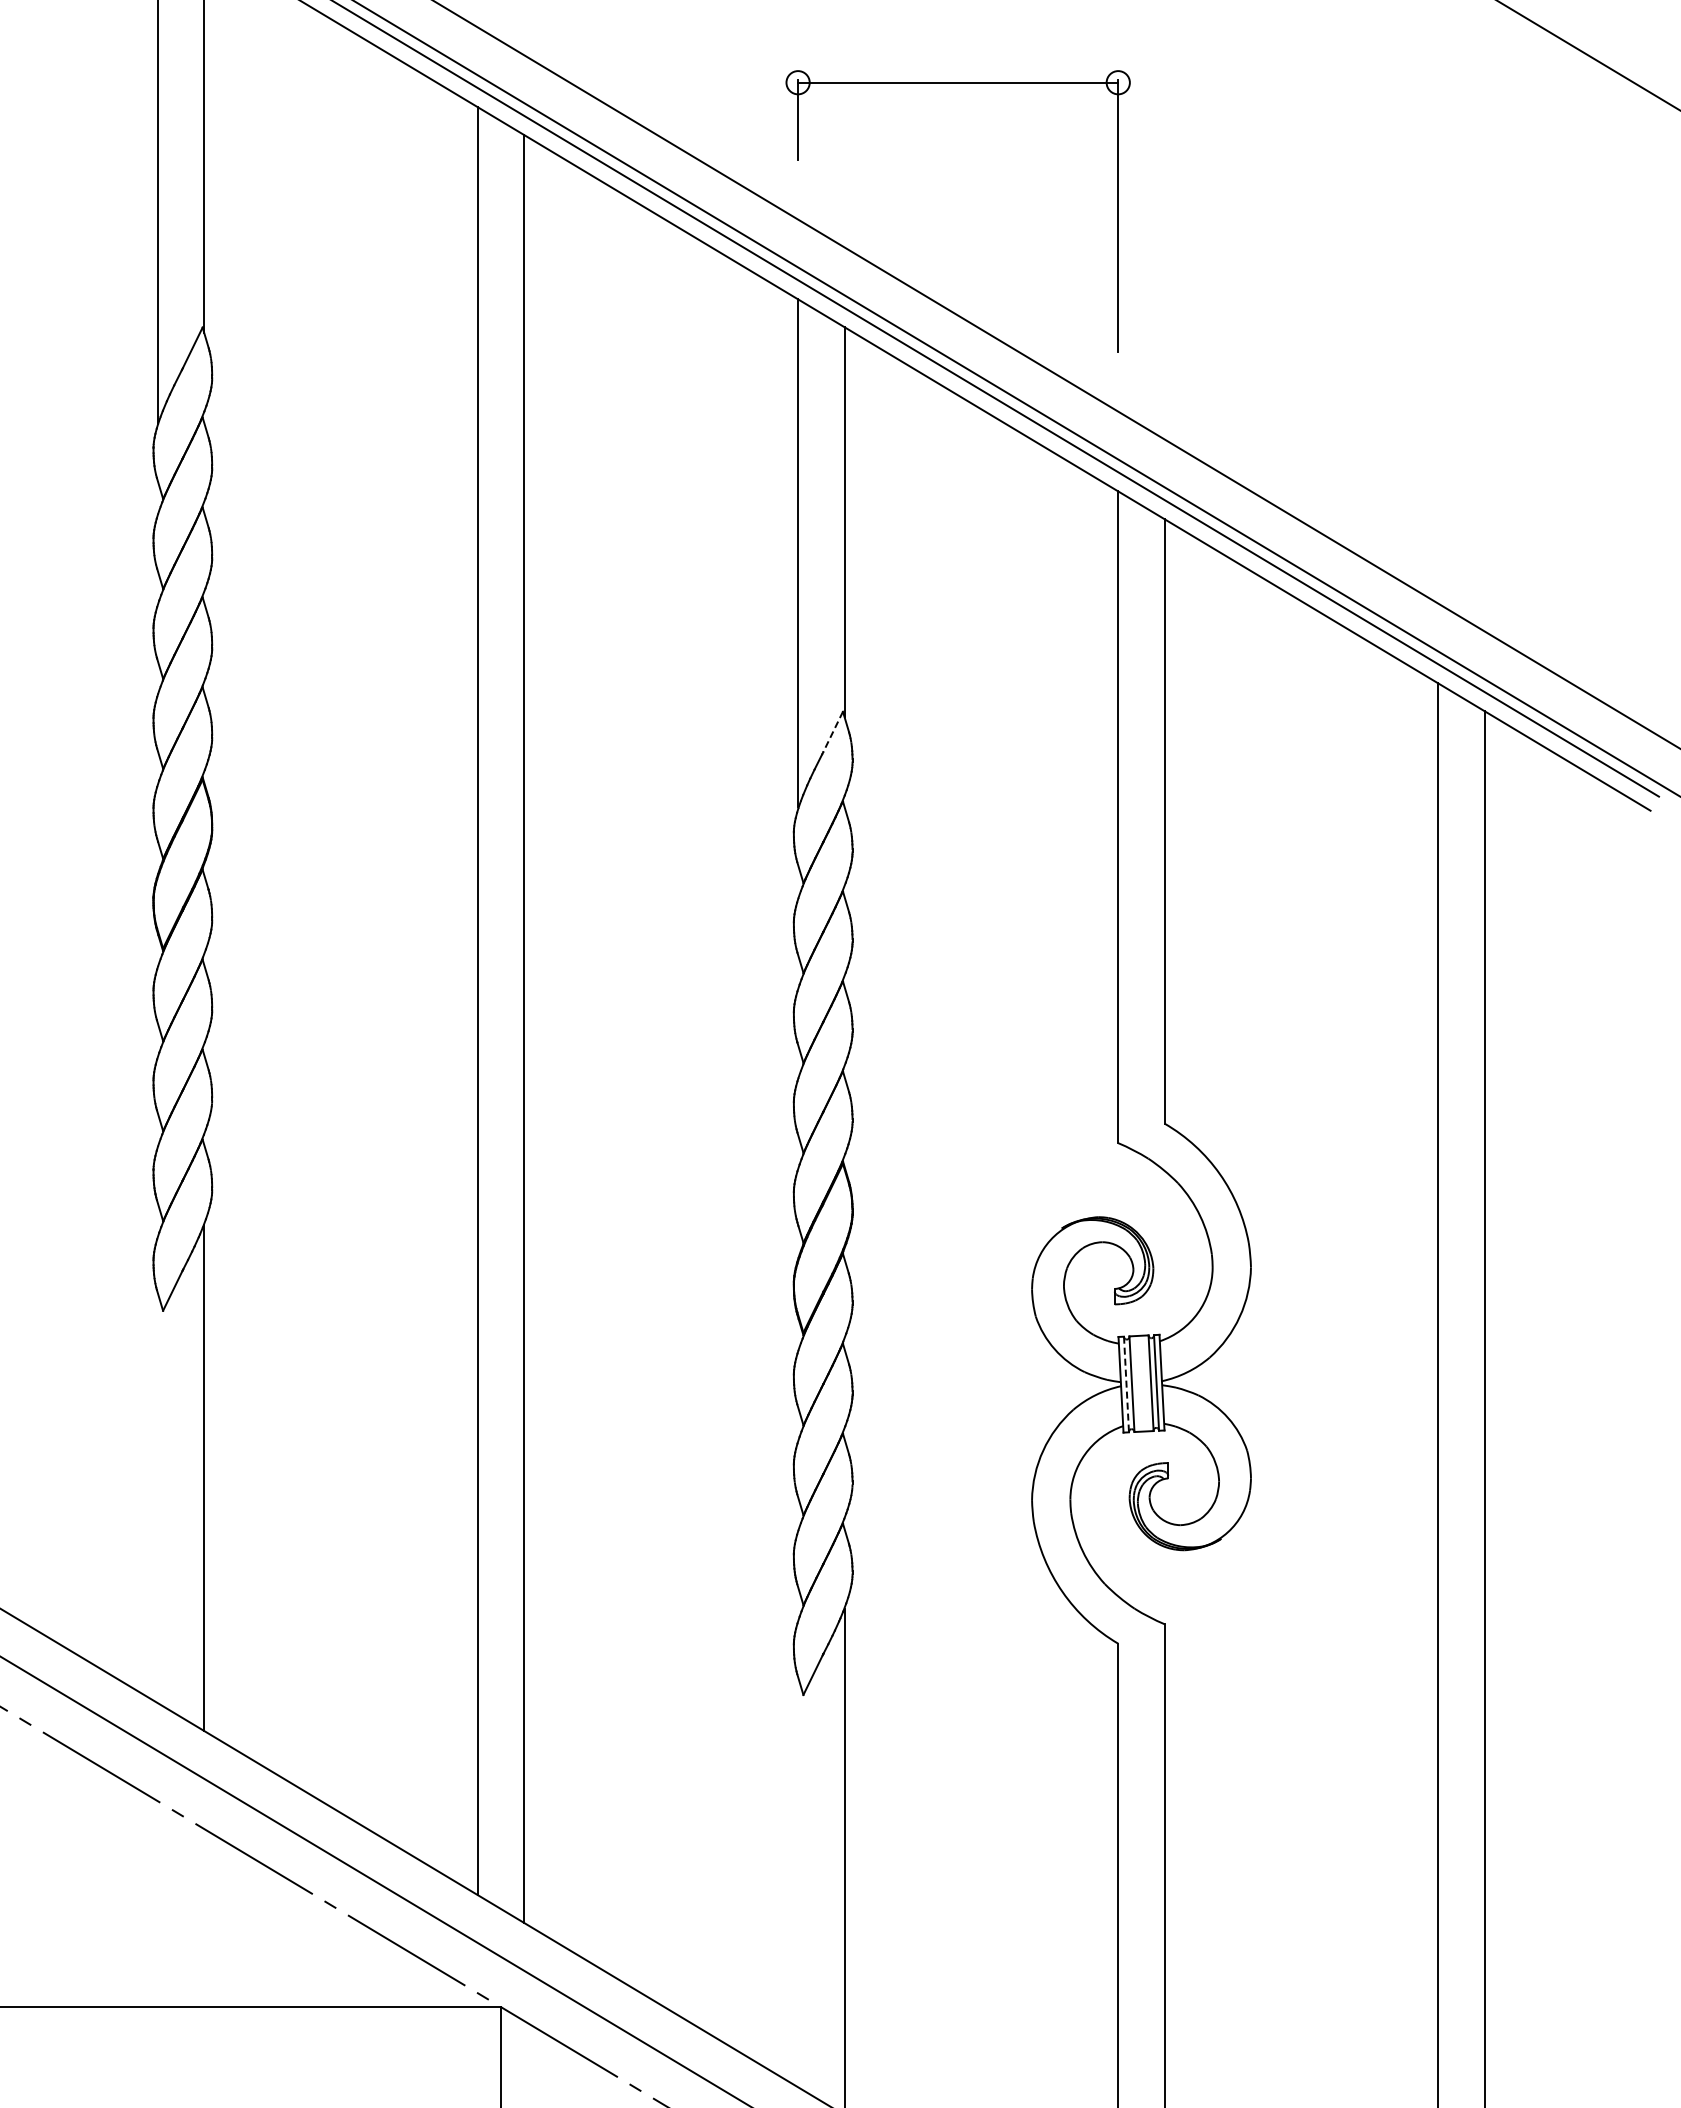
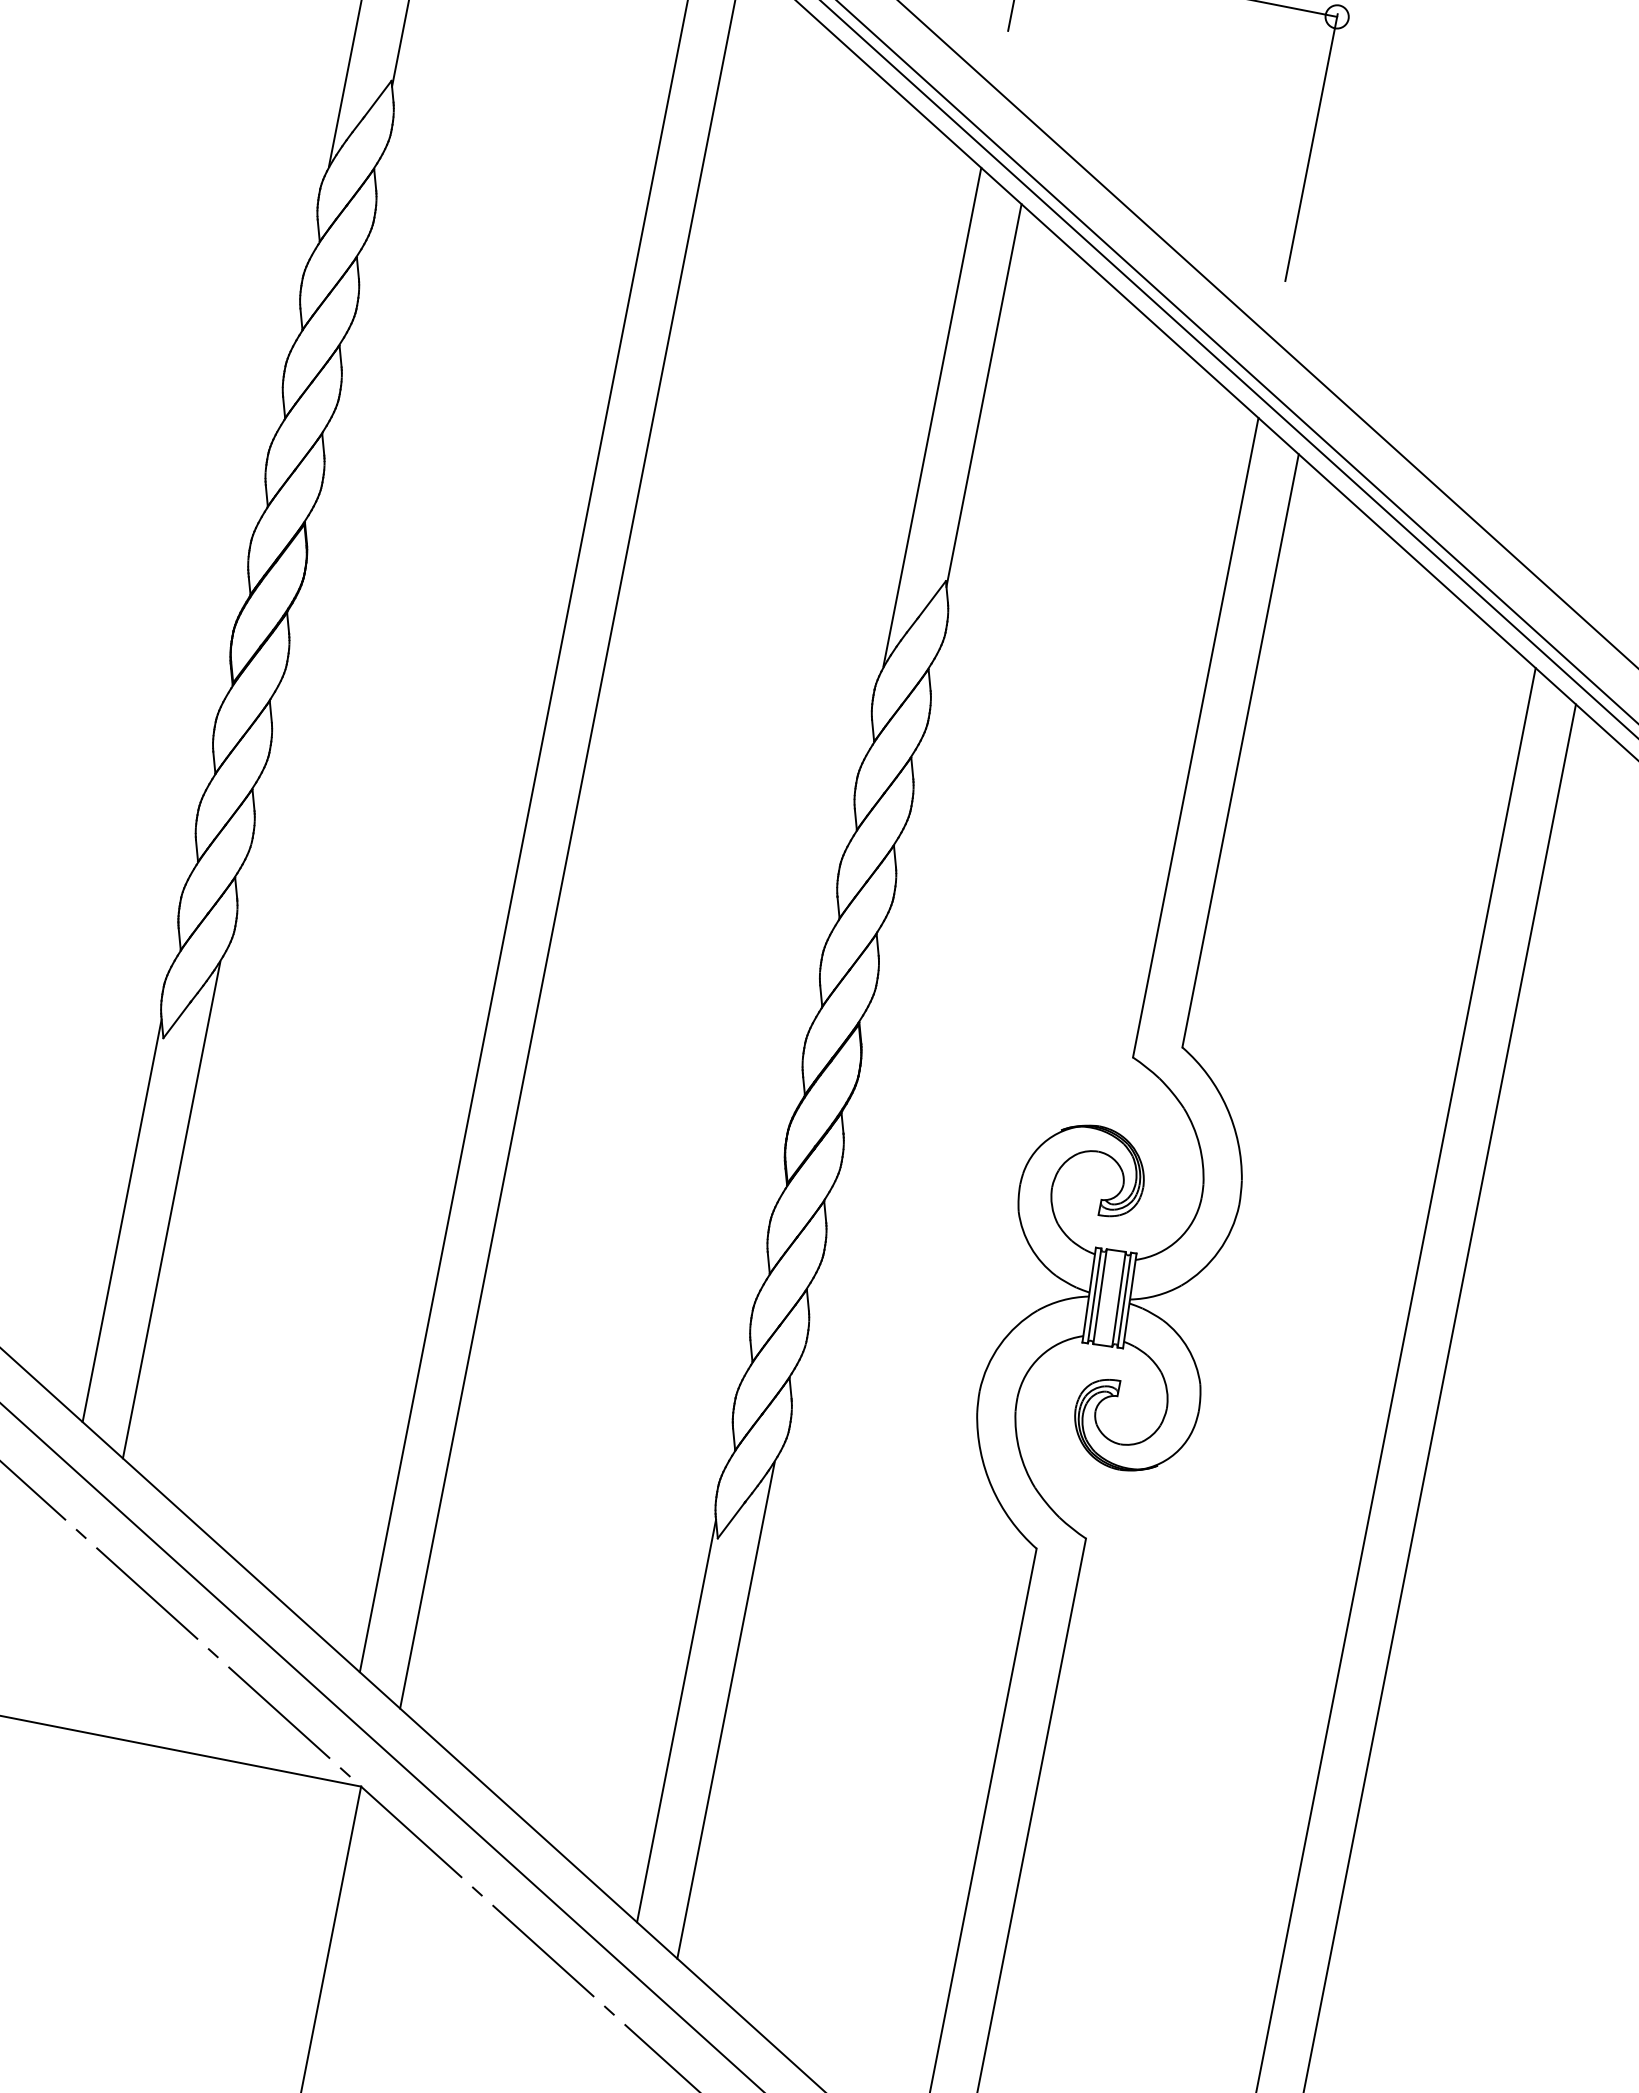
line: (833, 732) -> (932, 599), dashed -> solid
line: (1126, 1384) -> (1094, 1295), dashed -> solid
line: (157, 1497) -> (121, 1220), added
line: (798, 1881) -> (677, 1720), added

